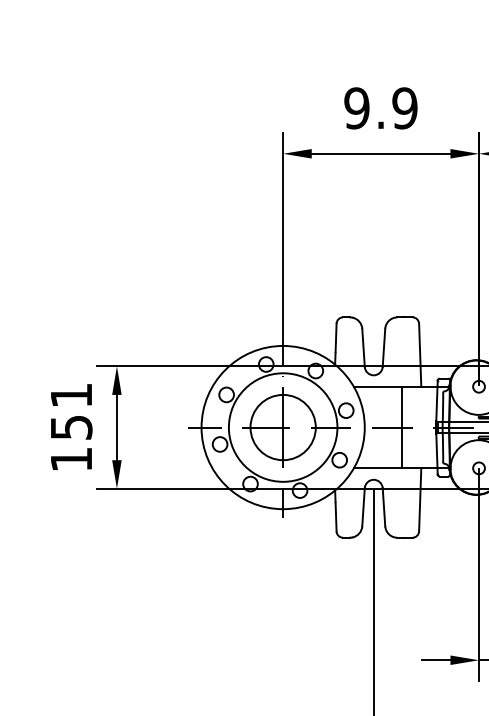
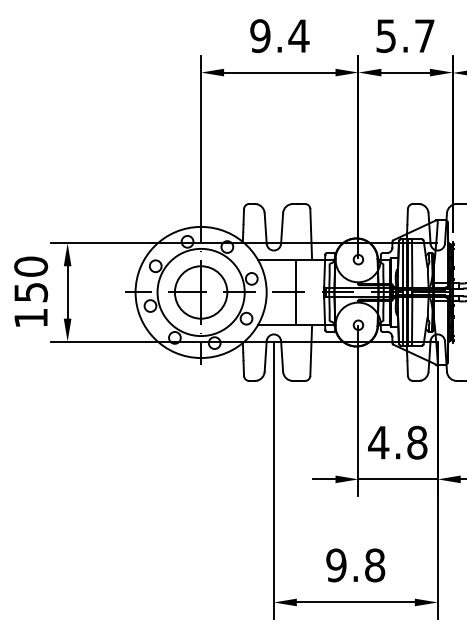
text: (404, 108) -> (298, 36), 9.9 -> 9.4
text: (71, 395) -> (31, 266), 151 -> 150

